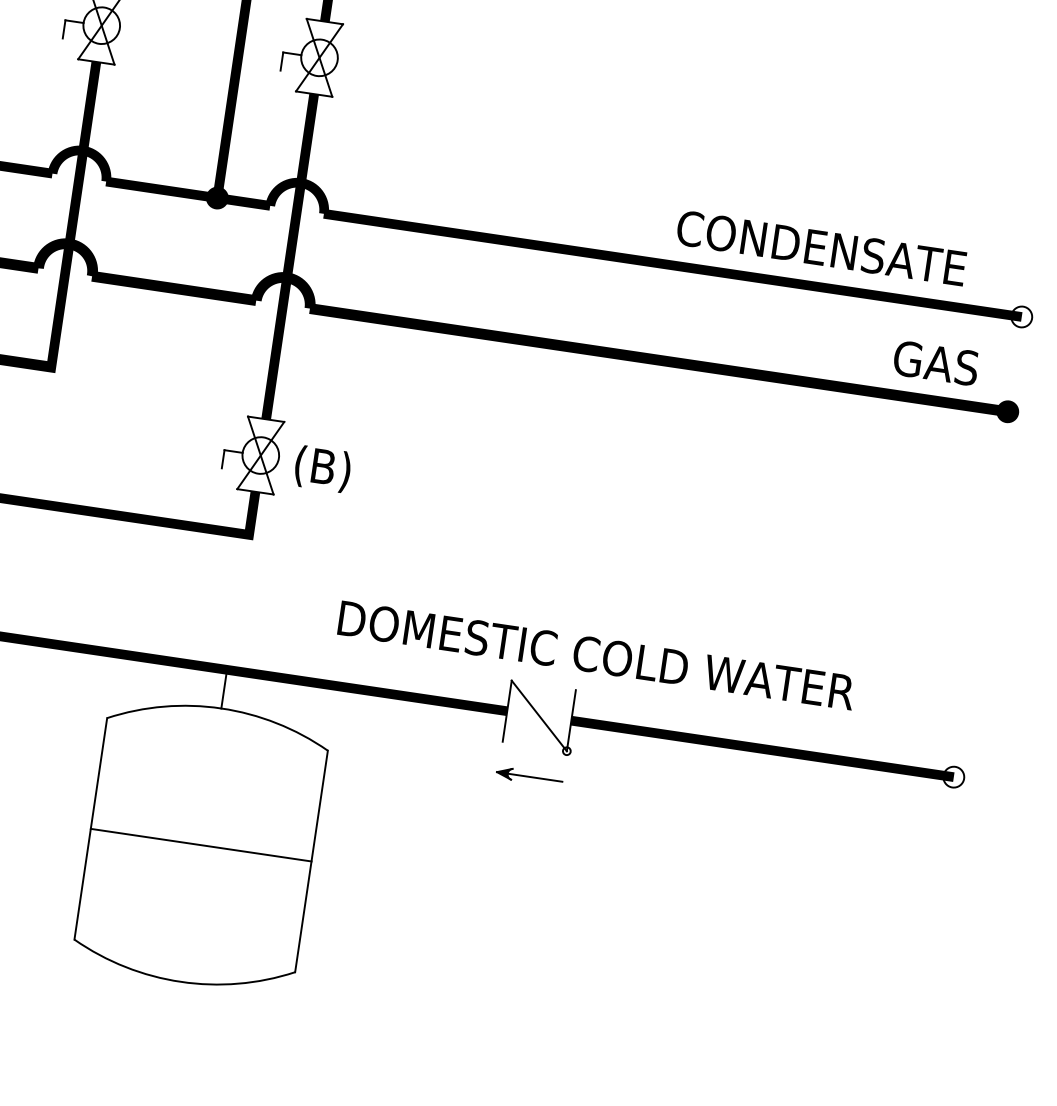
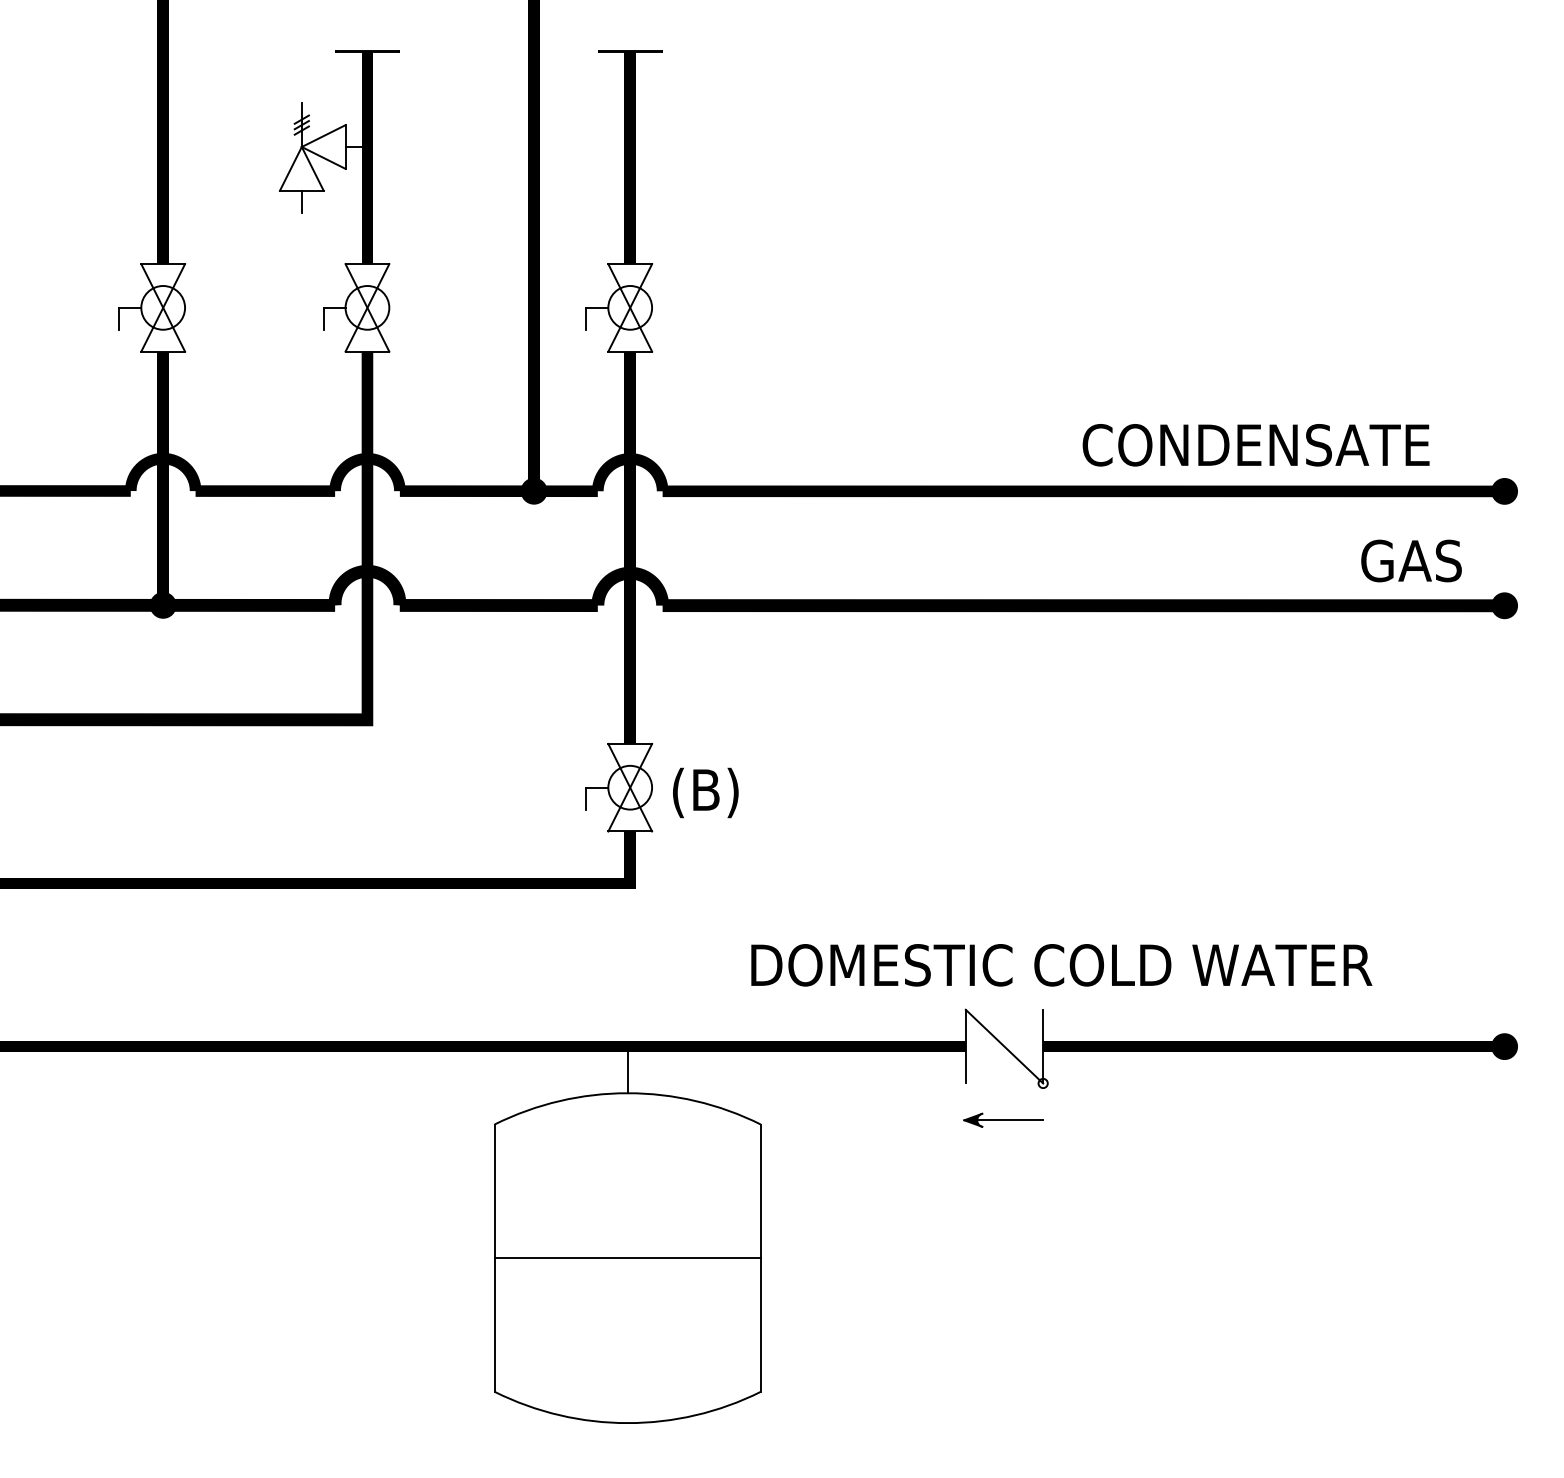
fill: (1021, 316) -> (1504, 490), added
fill: (953, 777) -> (1504, 1046), added

